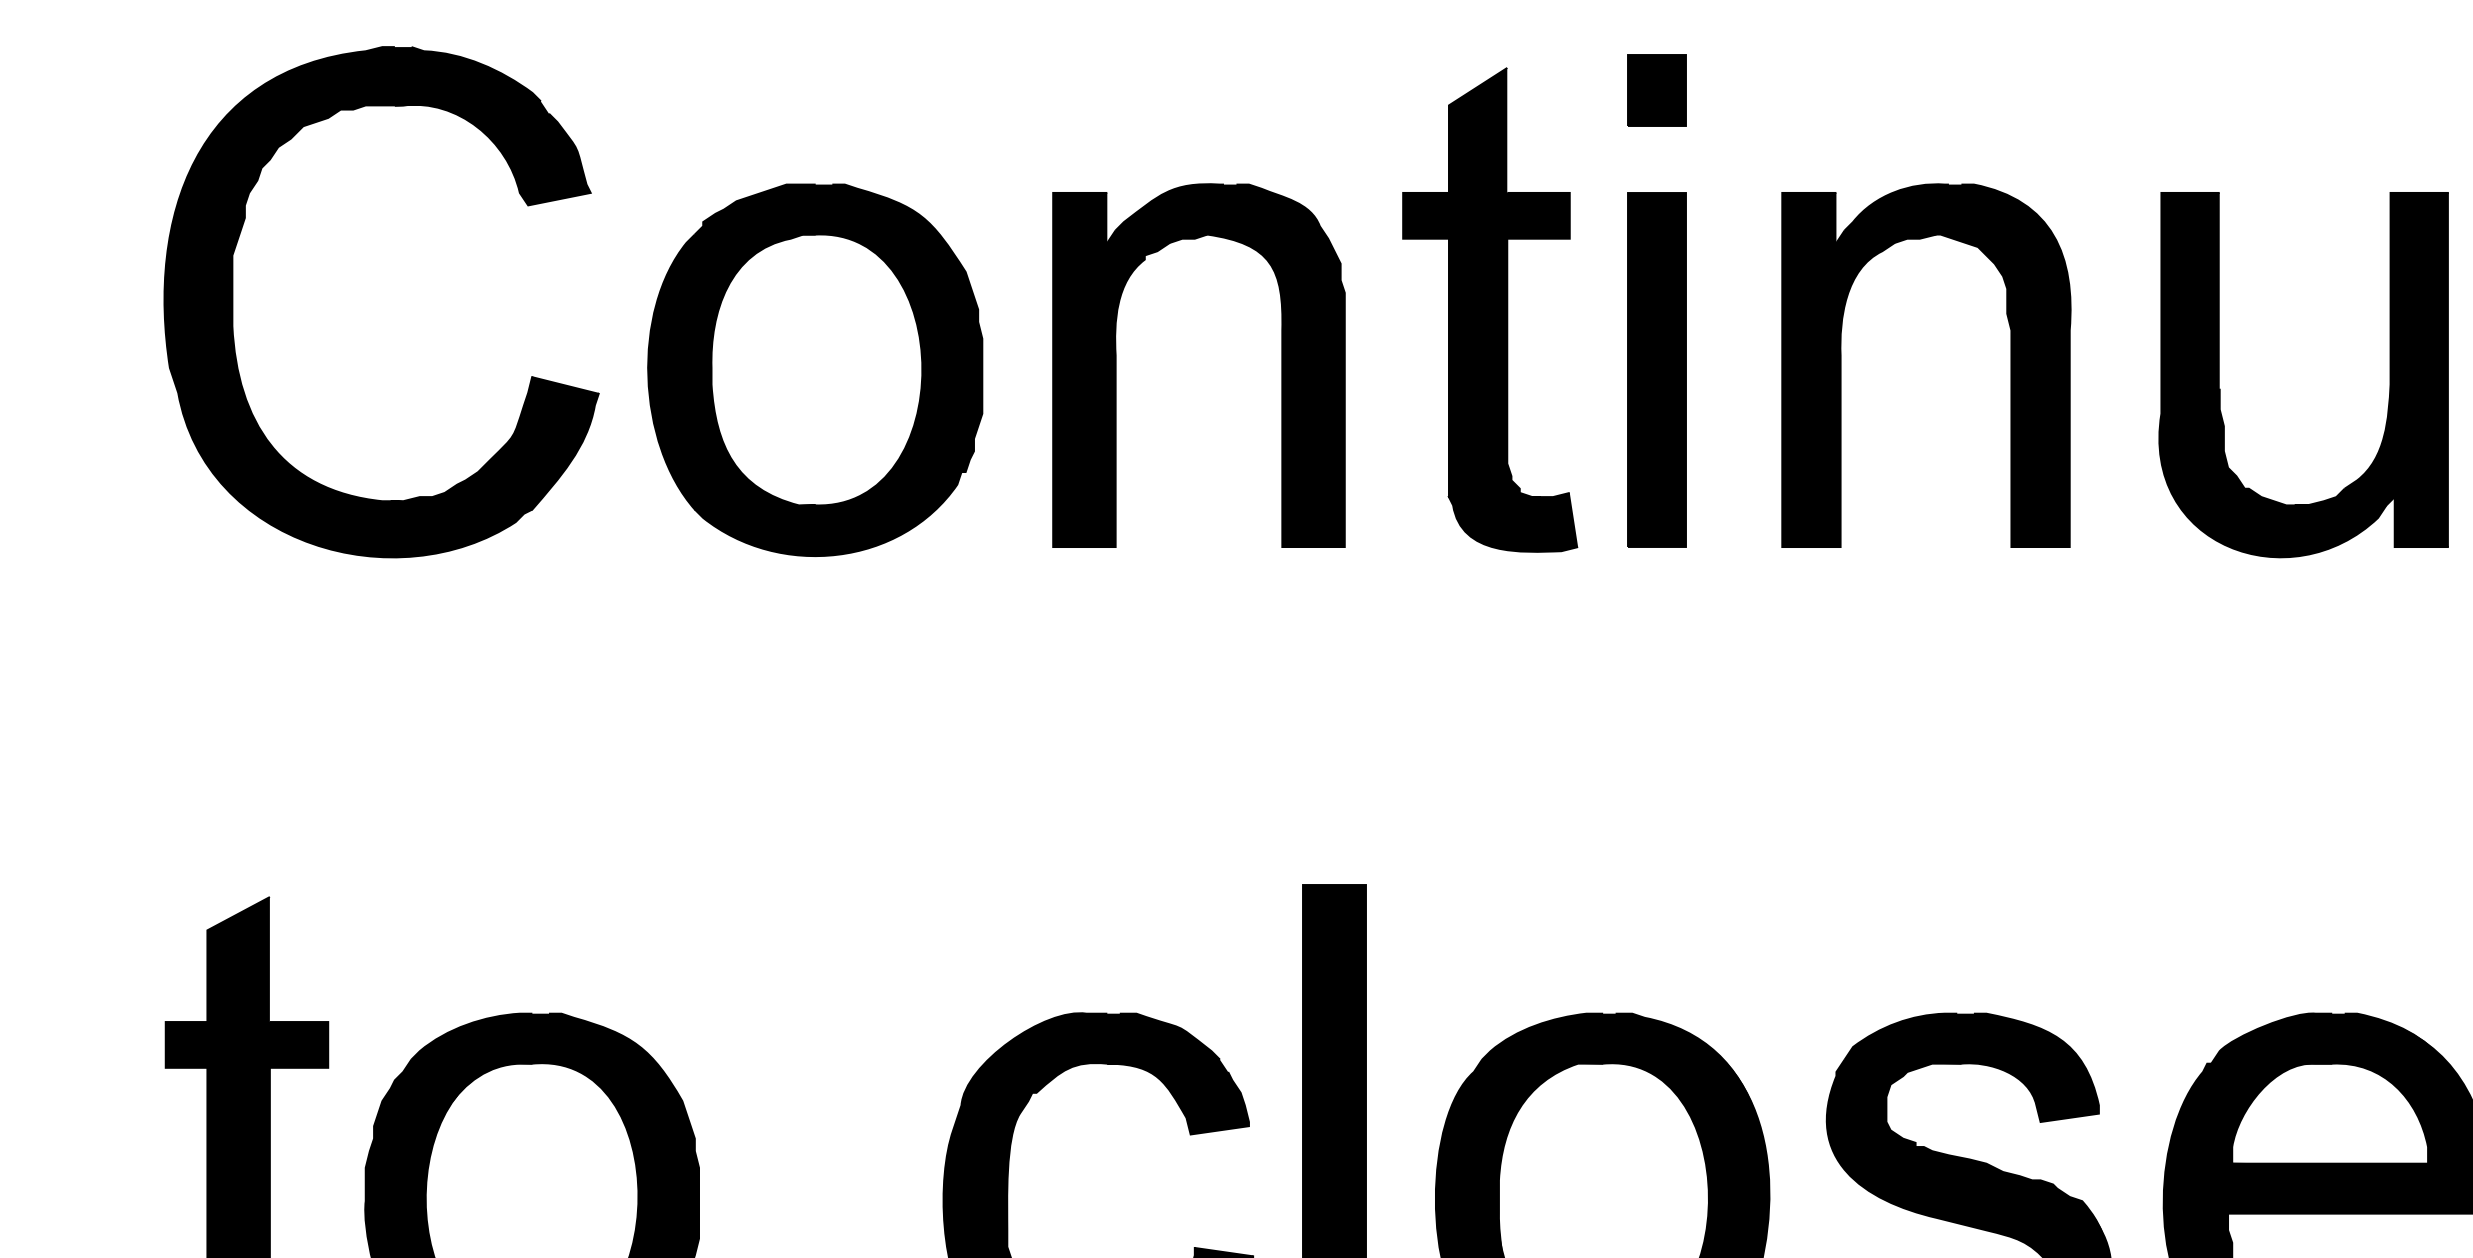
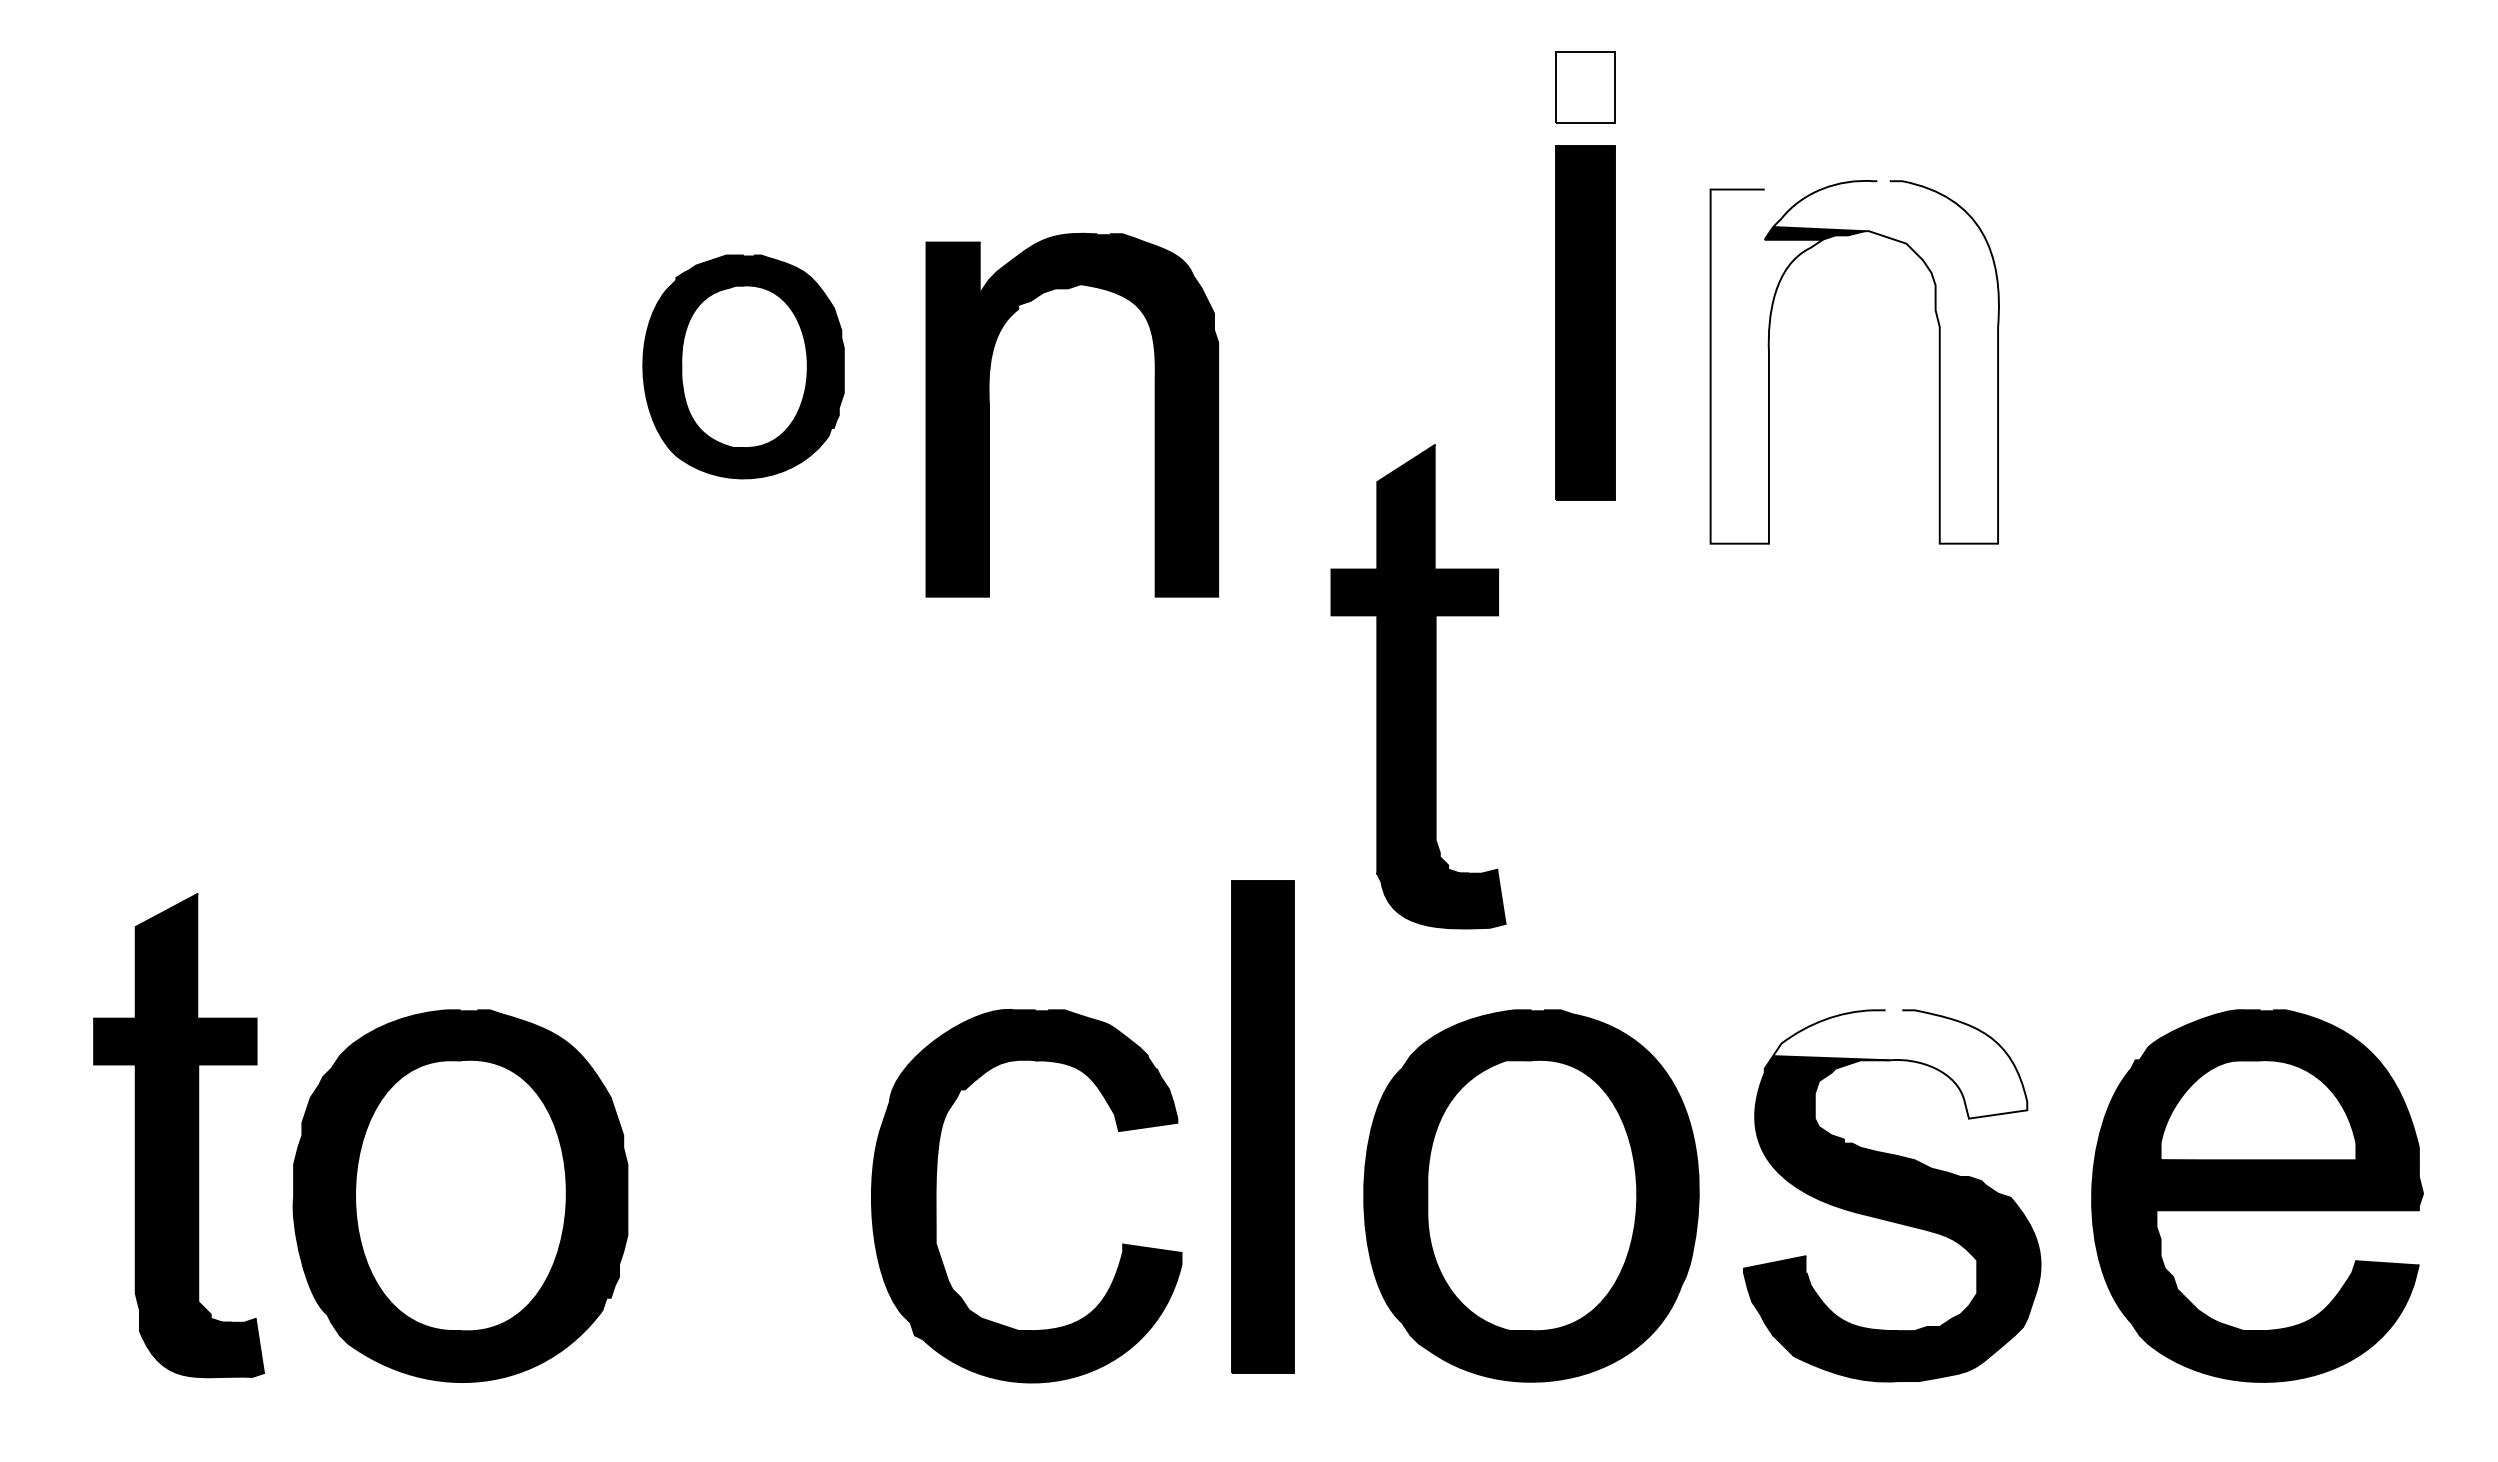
fill: (1657, 90) -> (1585, 87), removed
part: (233, 301) -> (161, 298), removed
part: (1490, 309) -> (1418, 686), moved
part: (1281, 364) -> (1154, 414), moved
fill: (1957, 365) -> (1885, 362), removed
part: (815, 369) -> (743, 366), size x0.6
part: (1657, 369) -> (1585, 322), moved
fill: (1838, 369) -> (1766, 366), removed
part: (2219, 374) -> (2147, 371), removed
fill: (1972, 1067) -> (1900, 1064), removed

